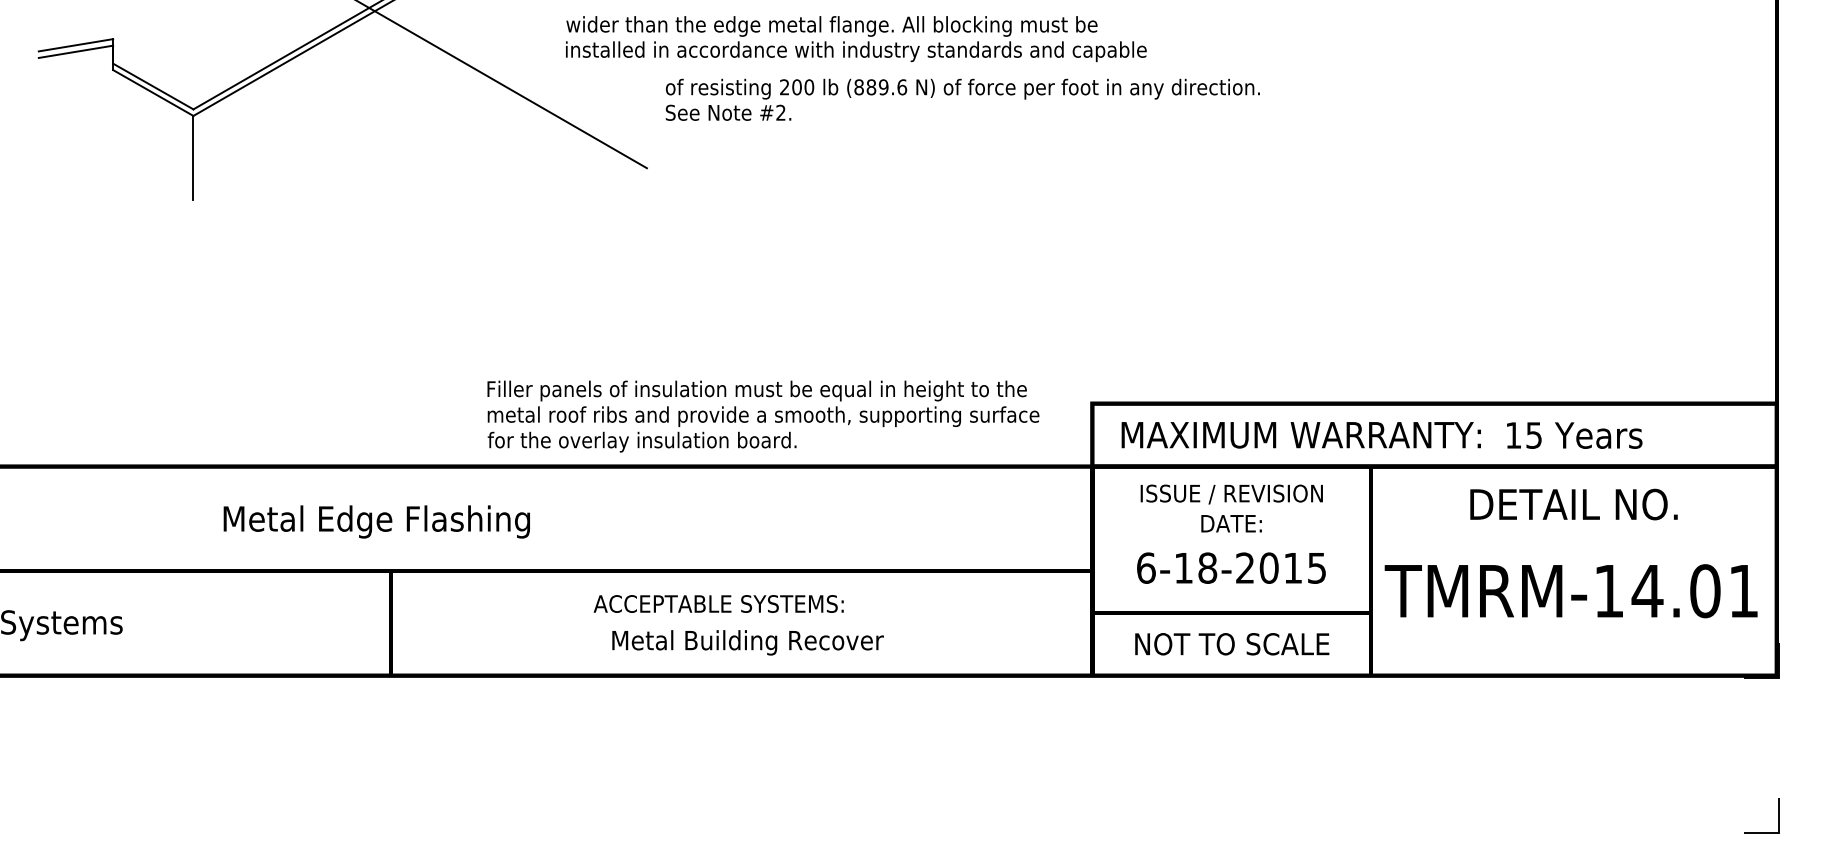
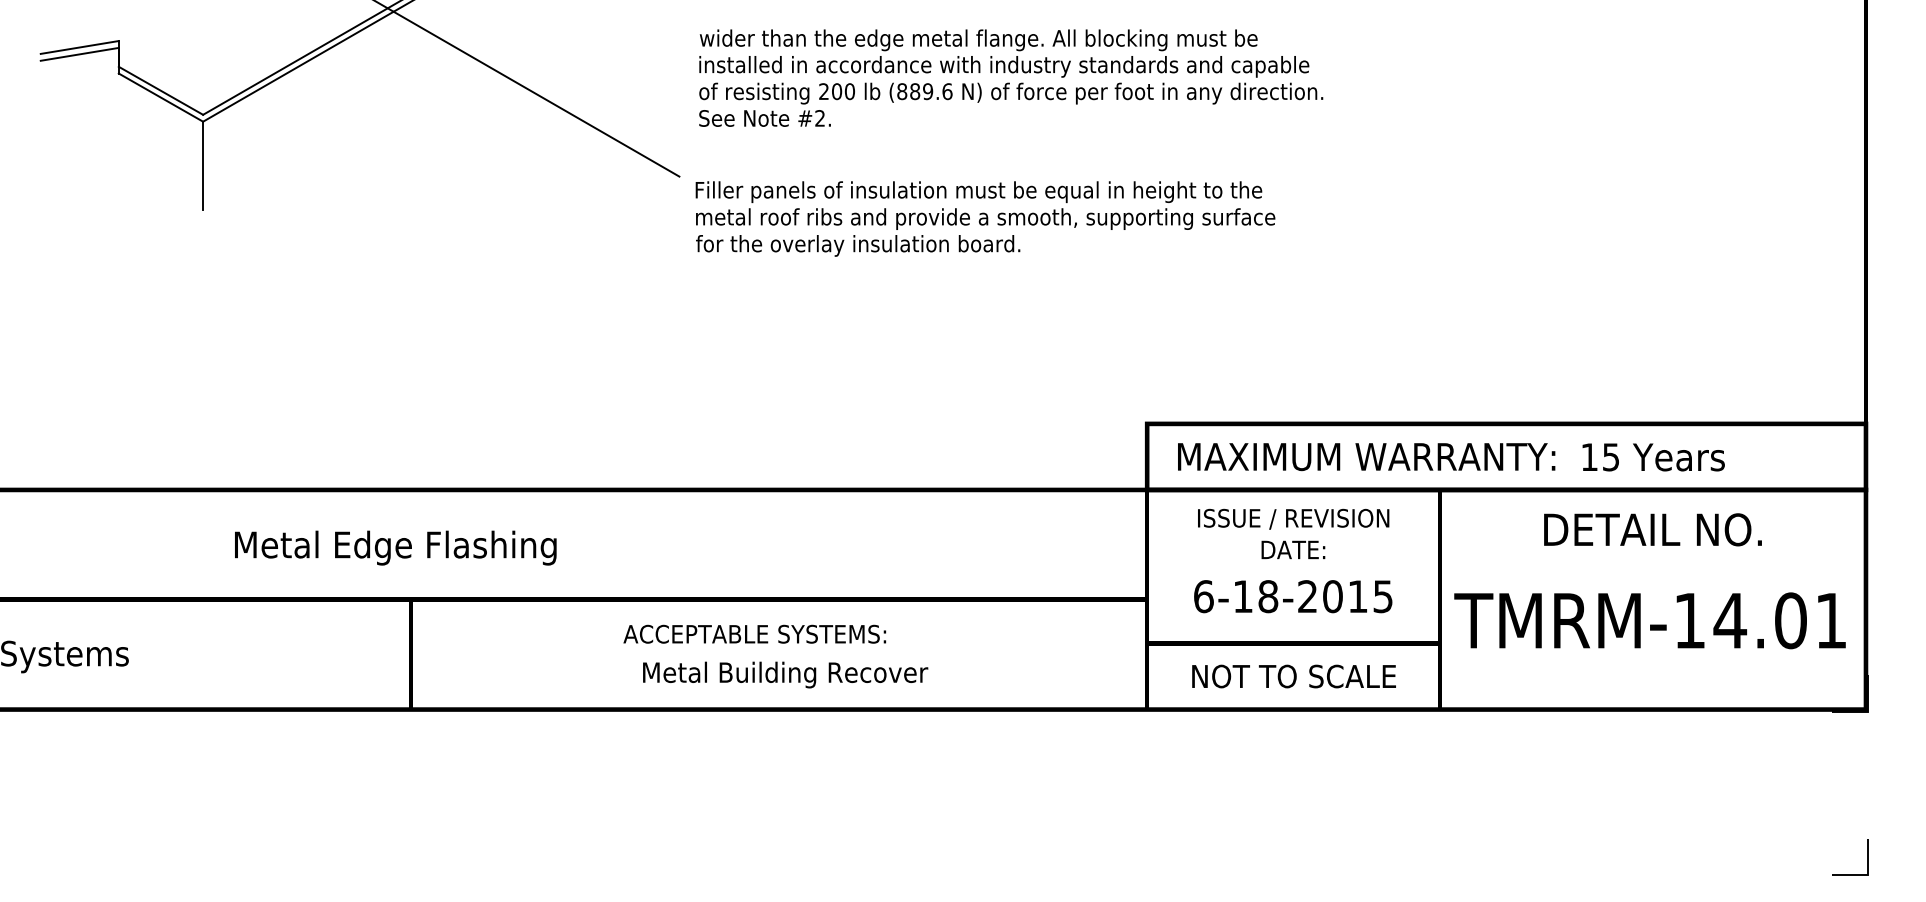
text: (856, 39) -> (1004, 54), moved
text: (763, 416) -> (985, 218), moved

